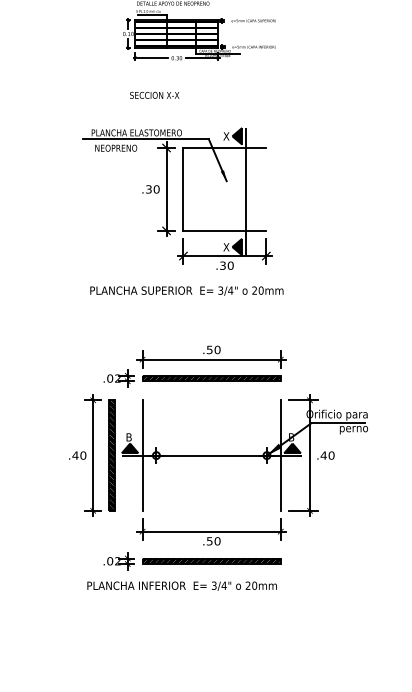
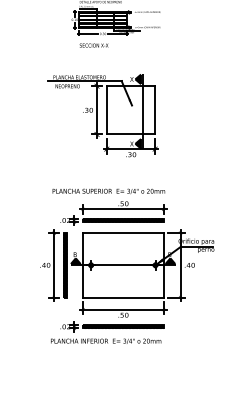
text: (153, 95) -> (93, 45), moved
line: (266, 189) -> (155, 110), added
text: (186, 291) -> (108, 191), moved
line: (212, 400) -> (123, 233), added
line: (212, 510) -> (123, 297), added

